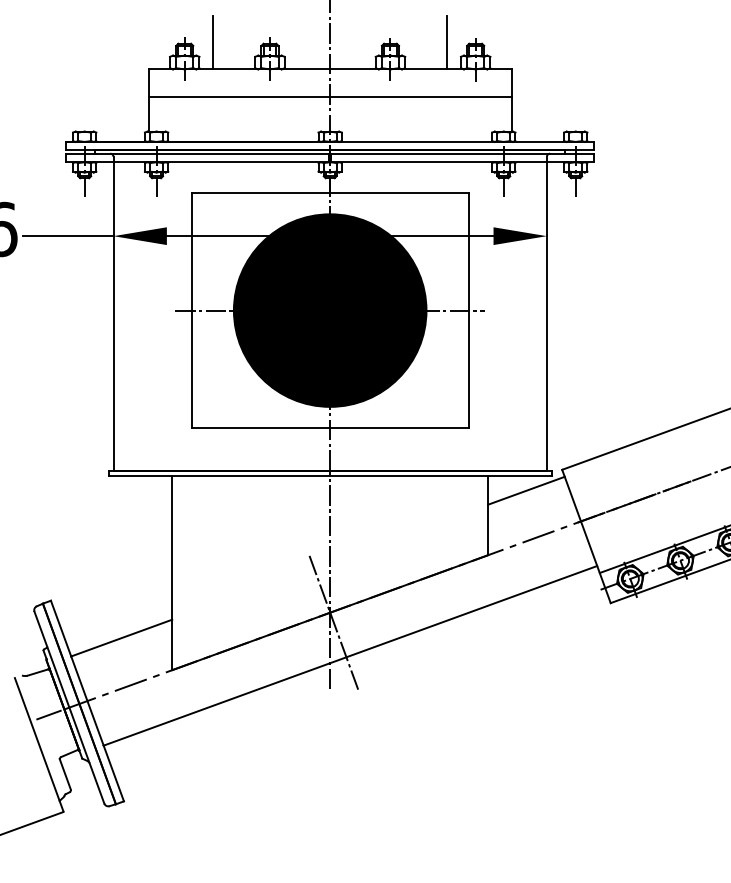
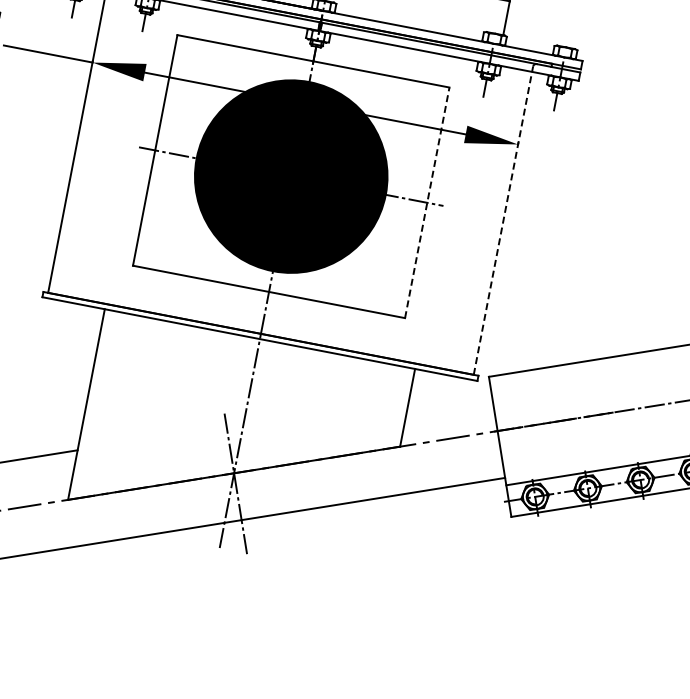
line: (468, 310) -> (427, 202), solid -> dashed
line: (546, 313) -> (503, 220), solid -> dashed
line: (526, 490) -> (449, 390), removed

